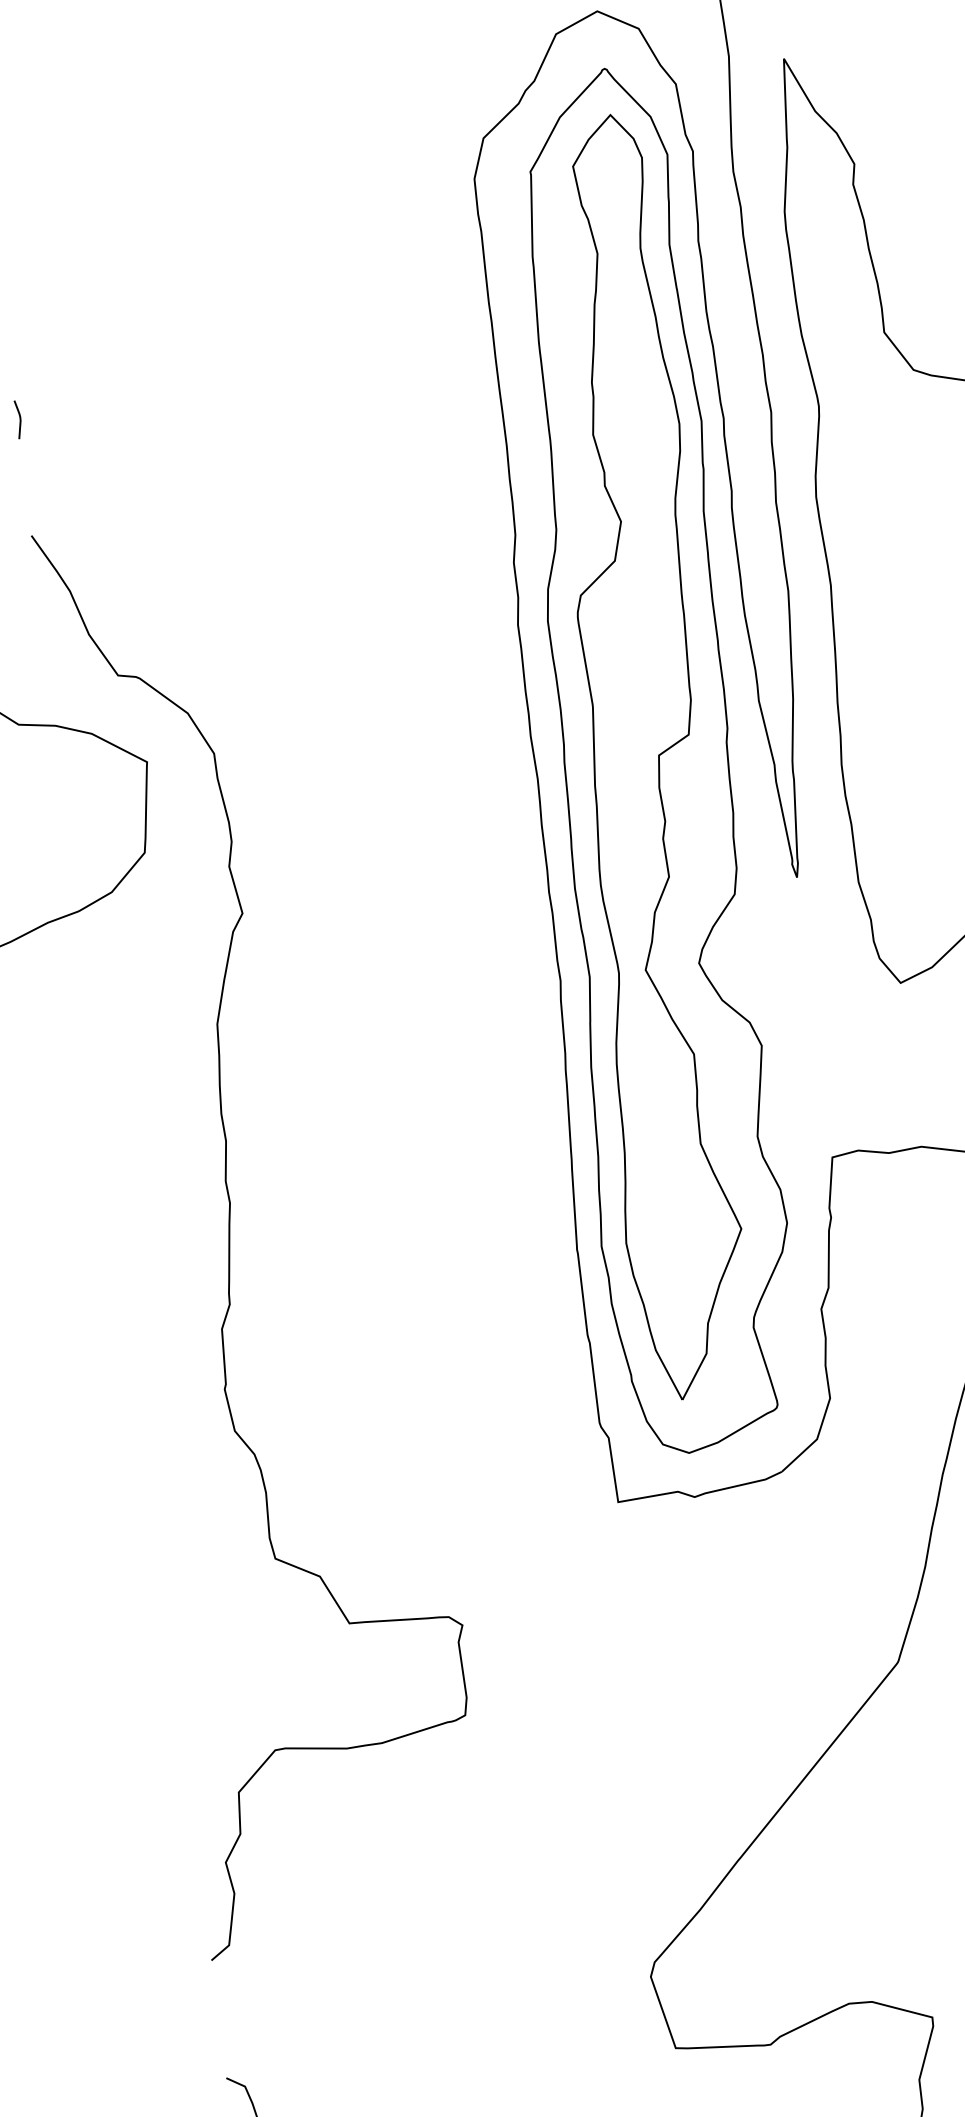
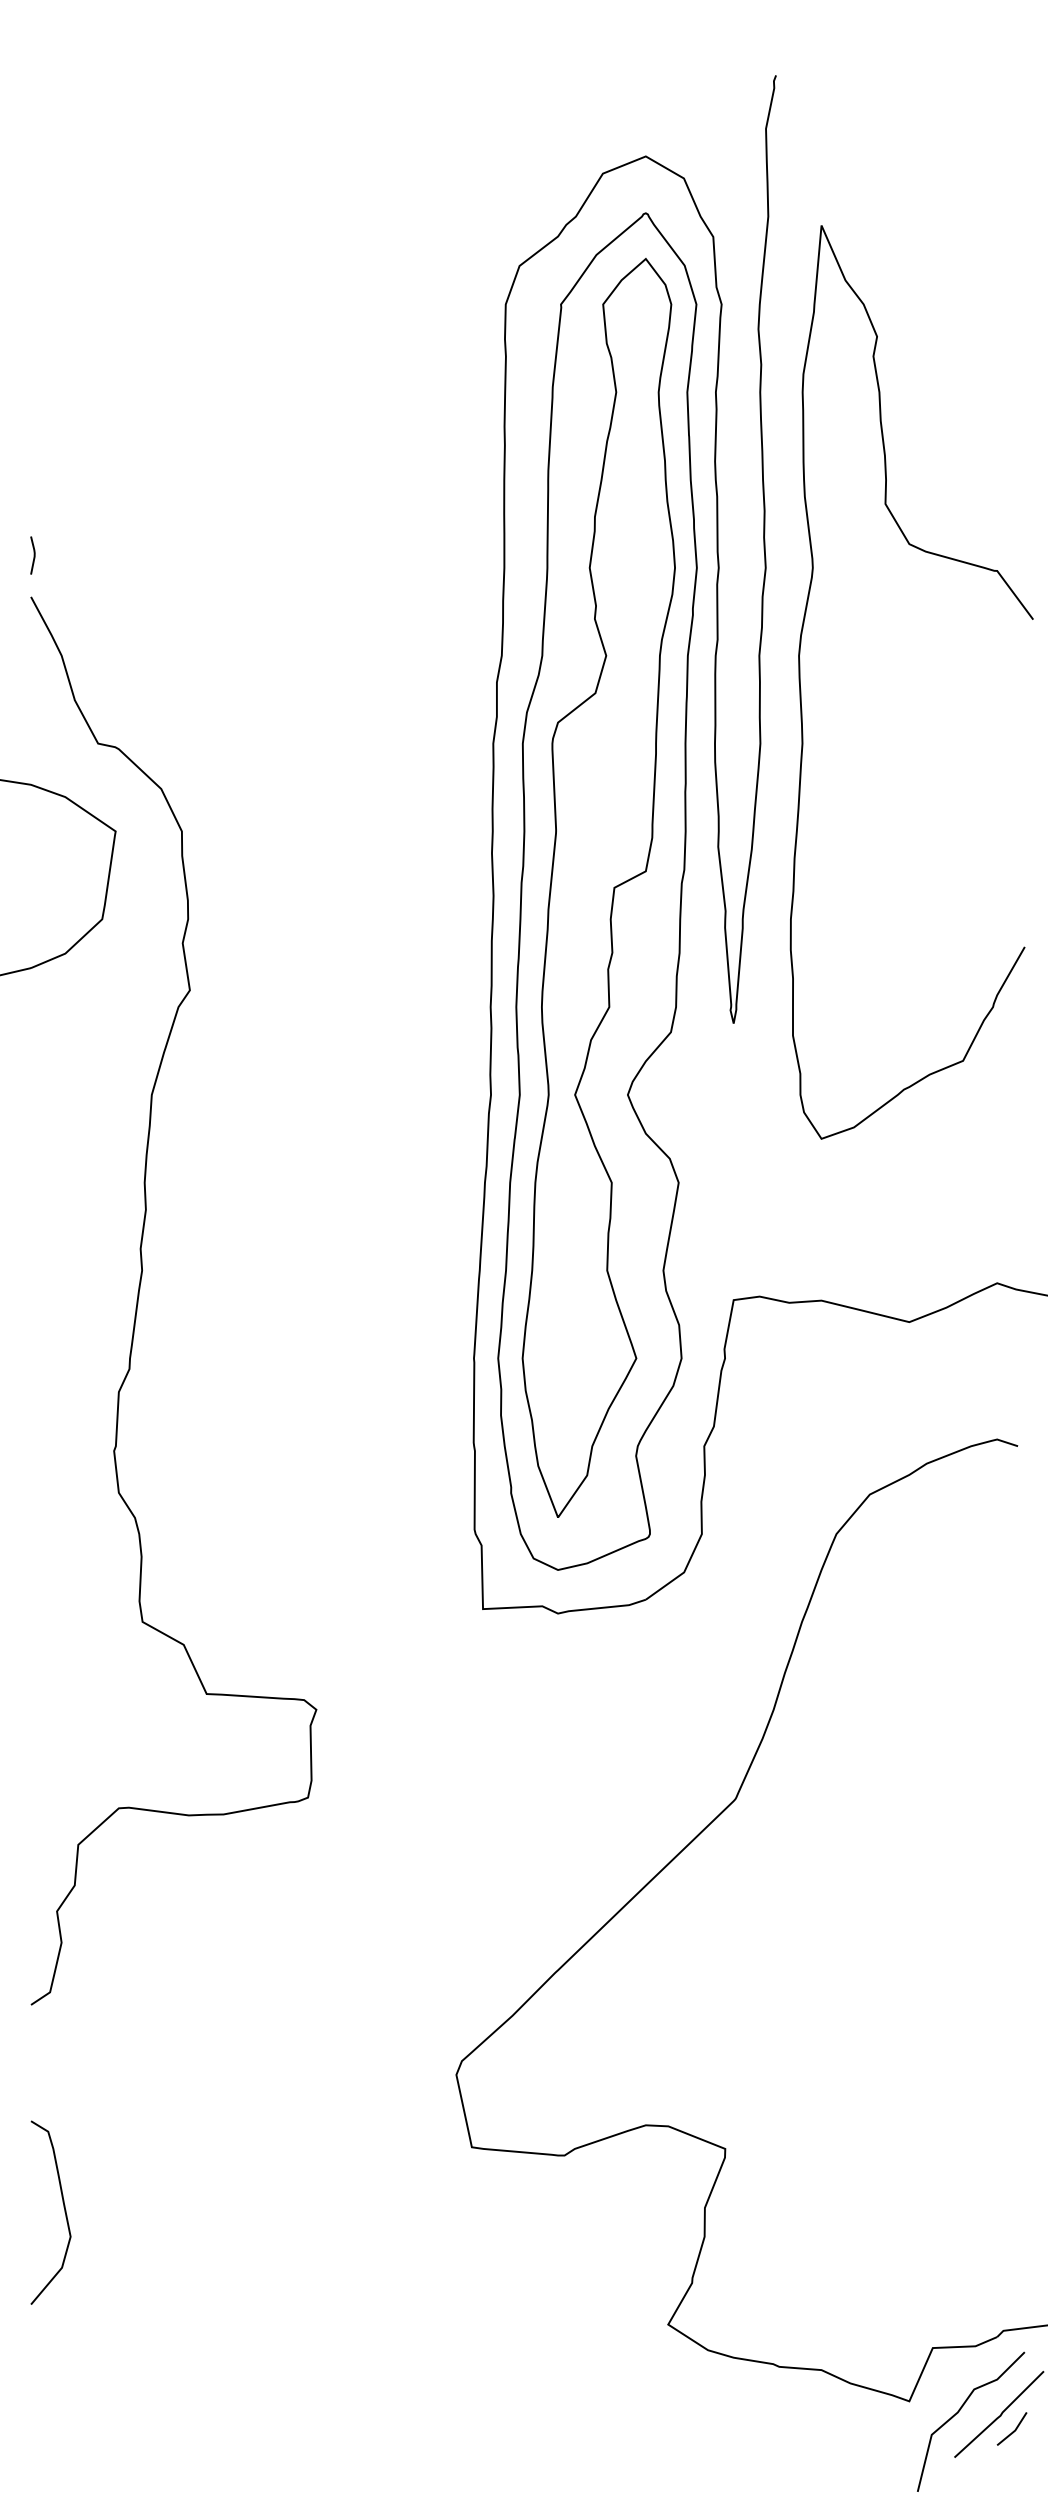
line: (19, 419) -> (33, 555), moved

